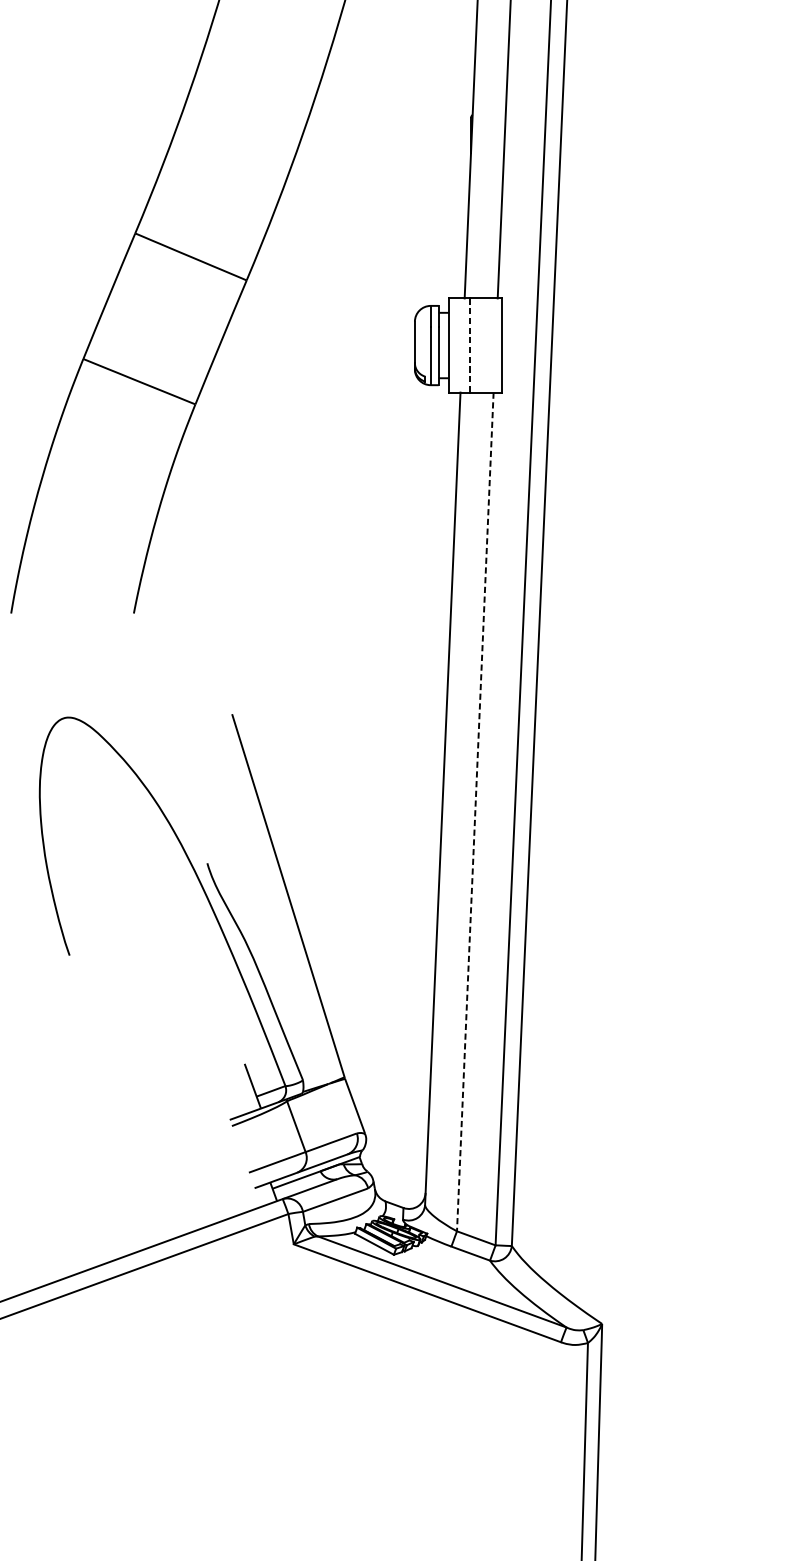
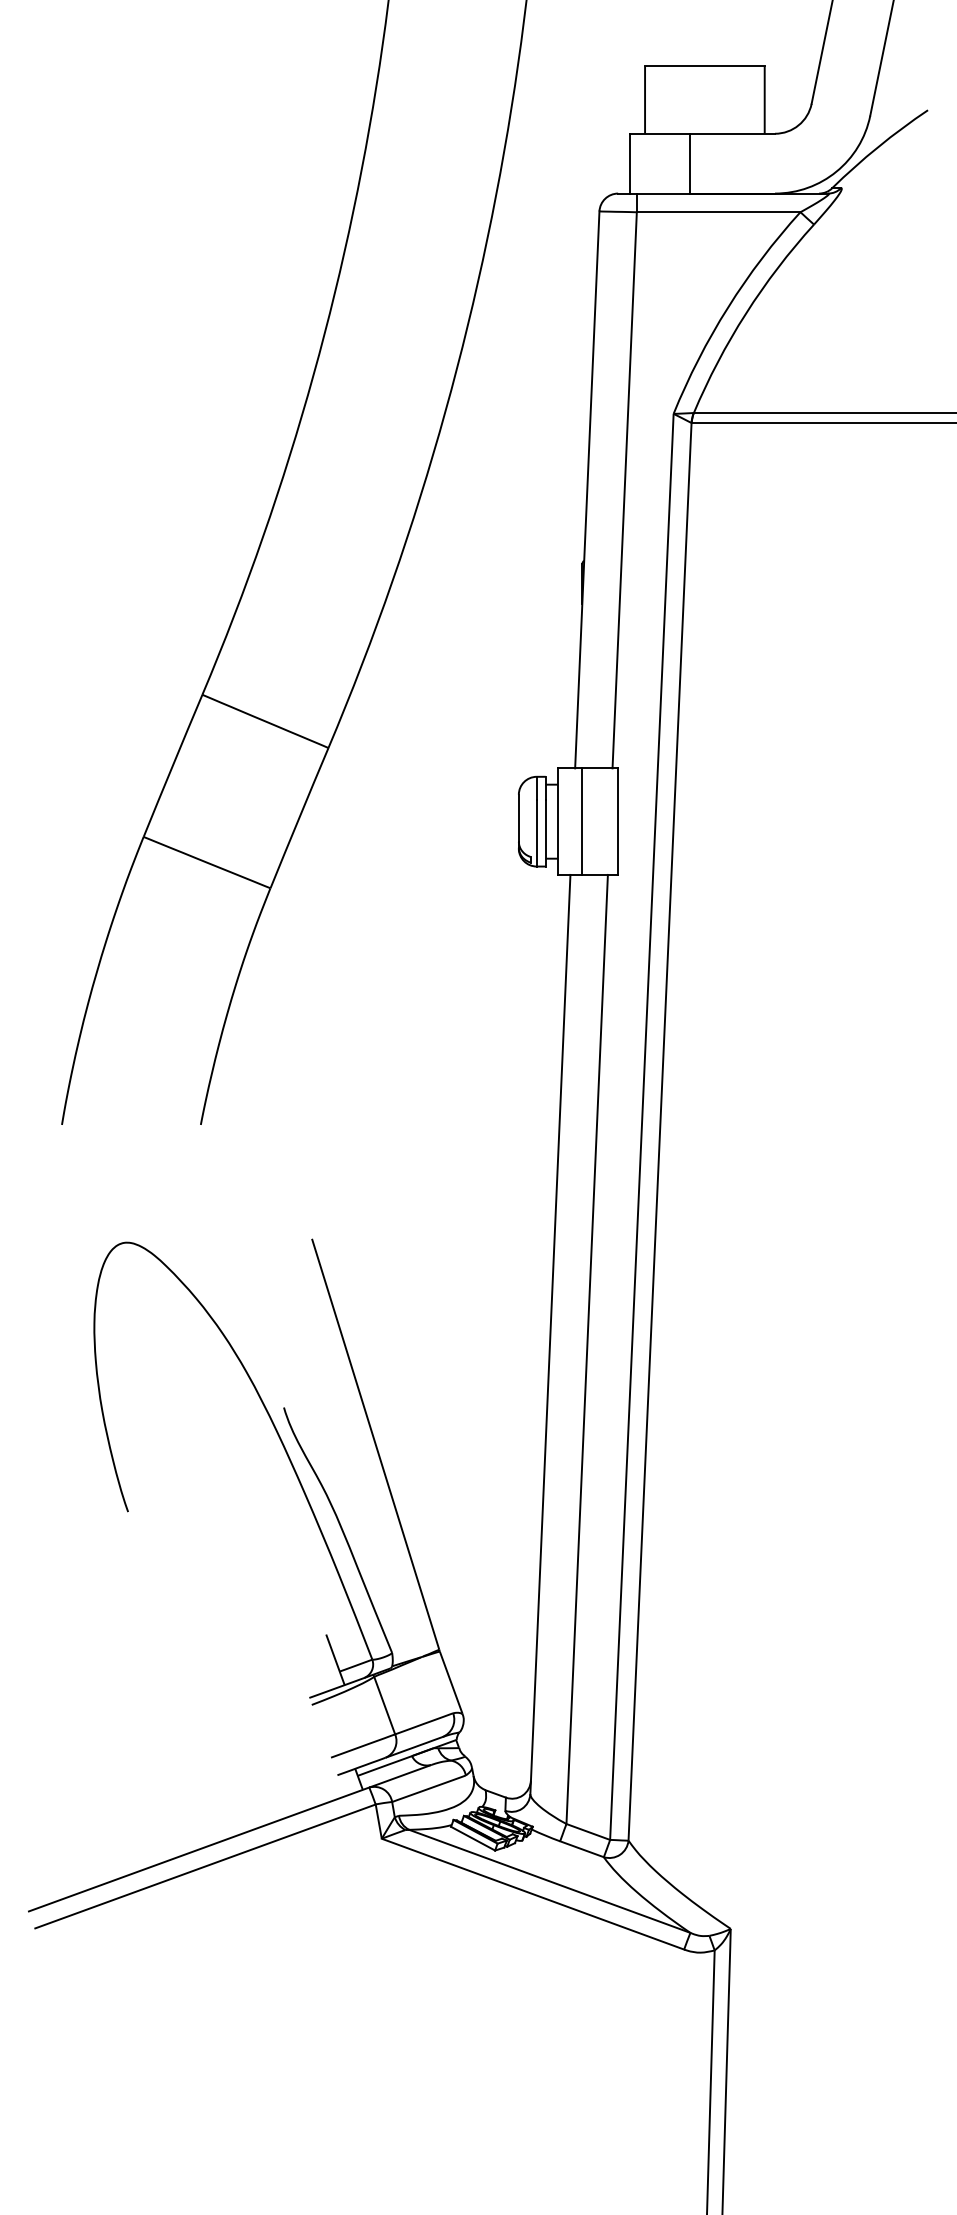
line: (470, 346) -> (581, 822), dashed -> solid
line: (475, 811) -> (587, 1349), dashed -> solid

